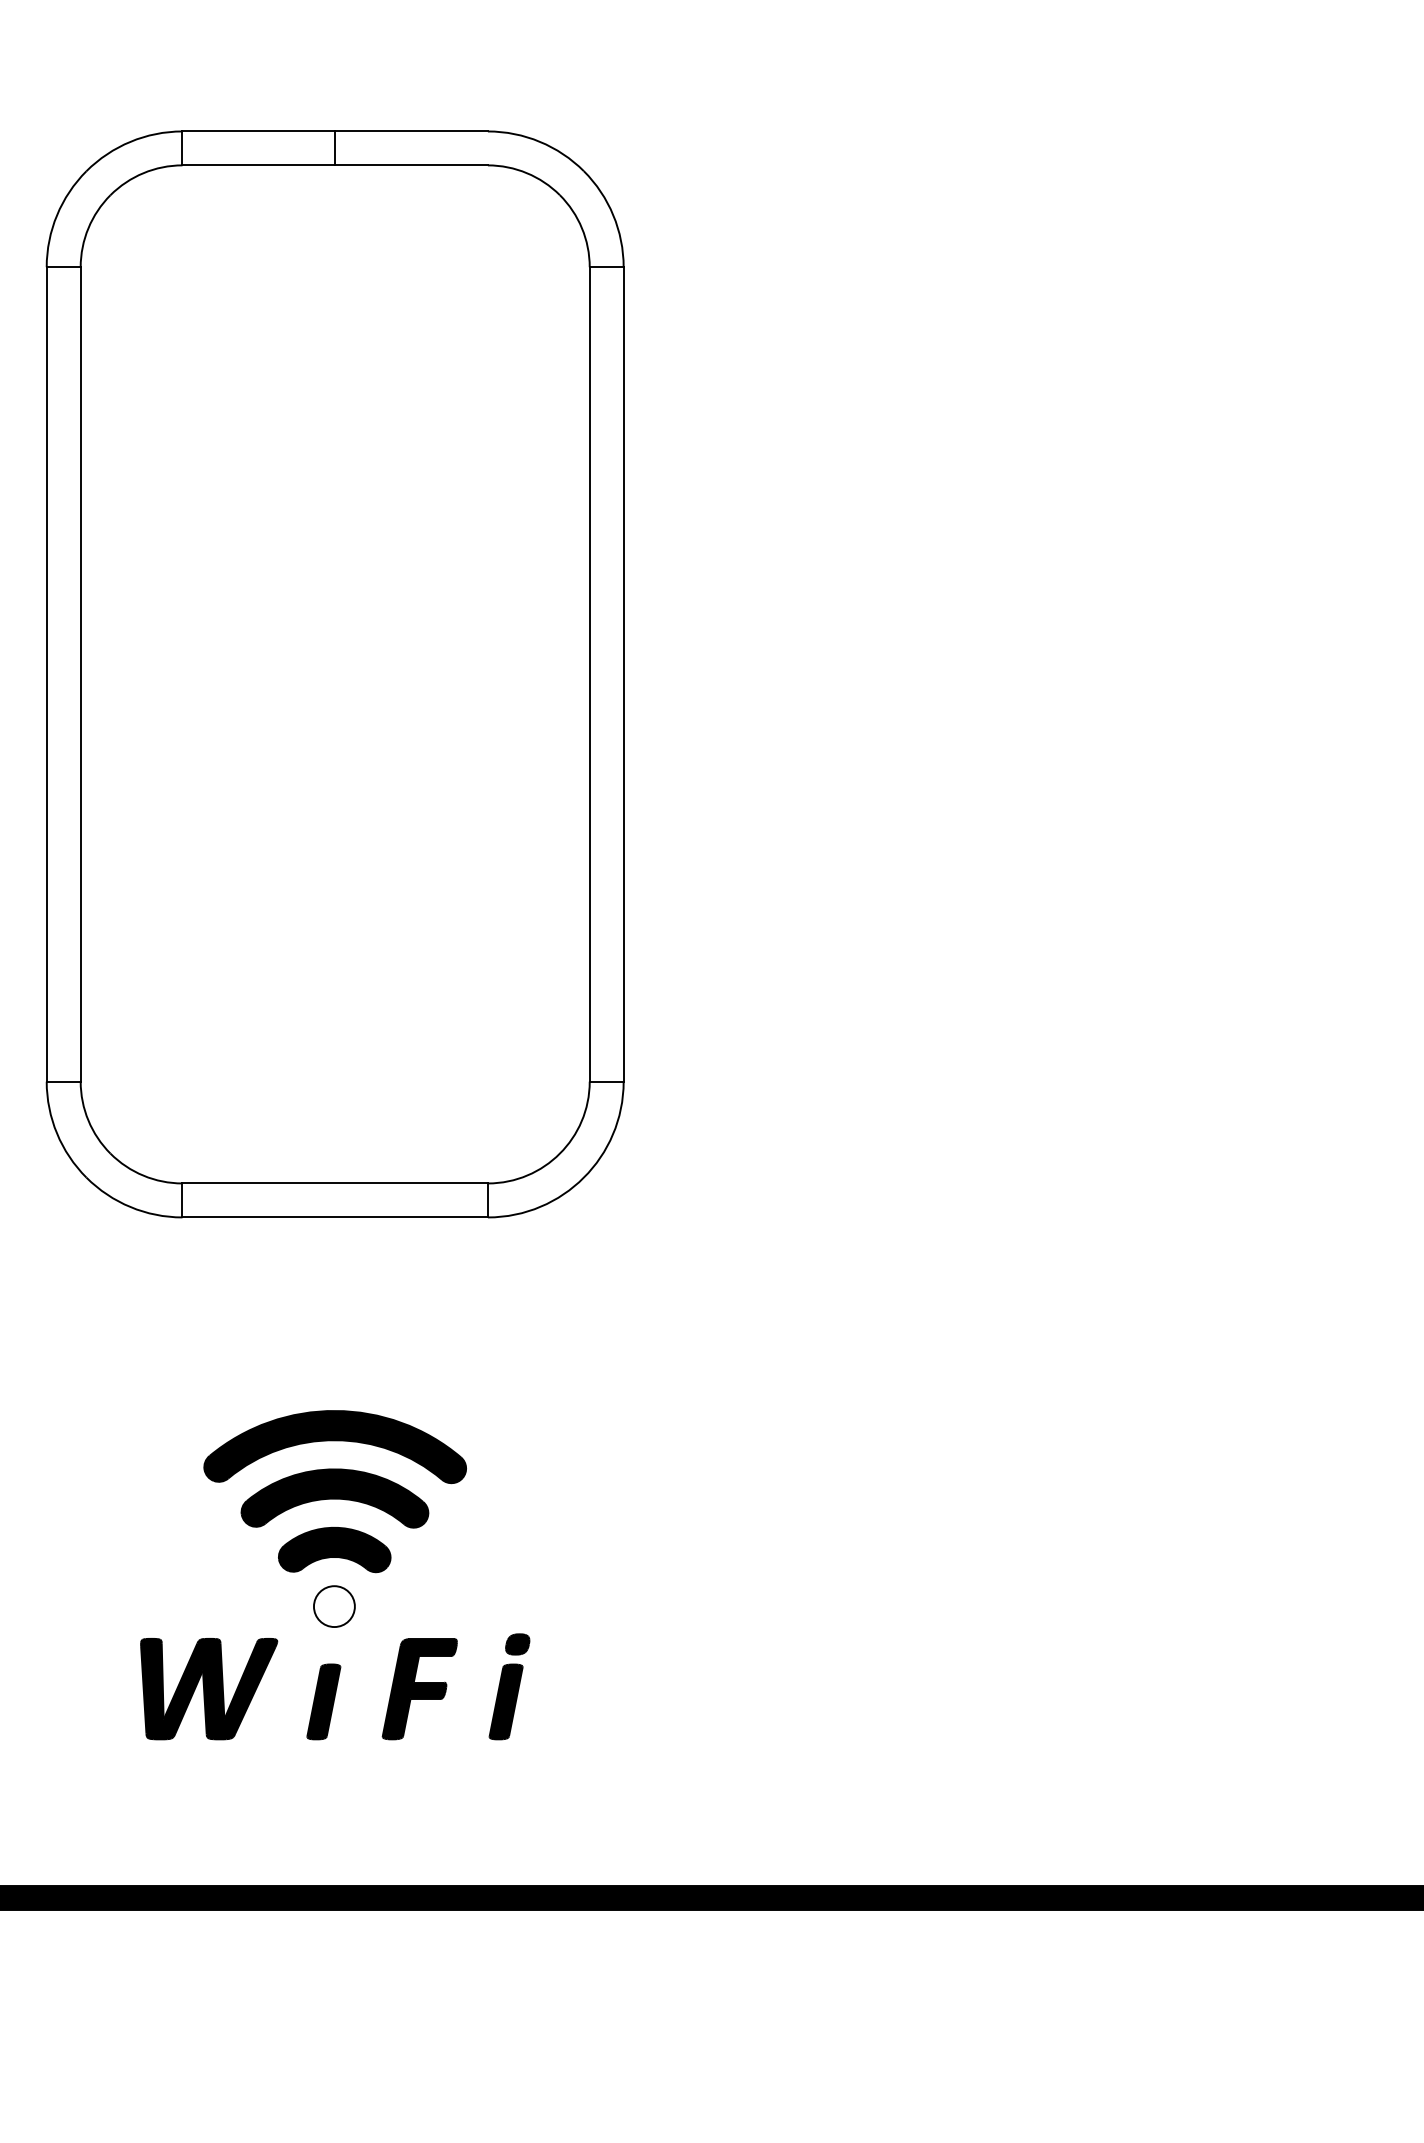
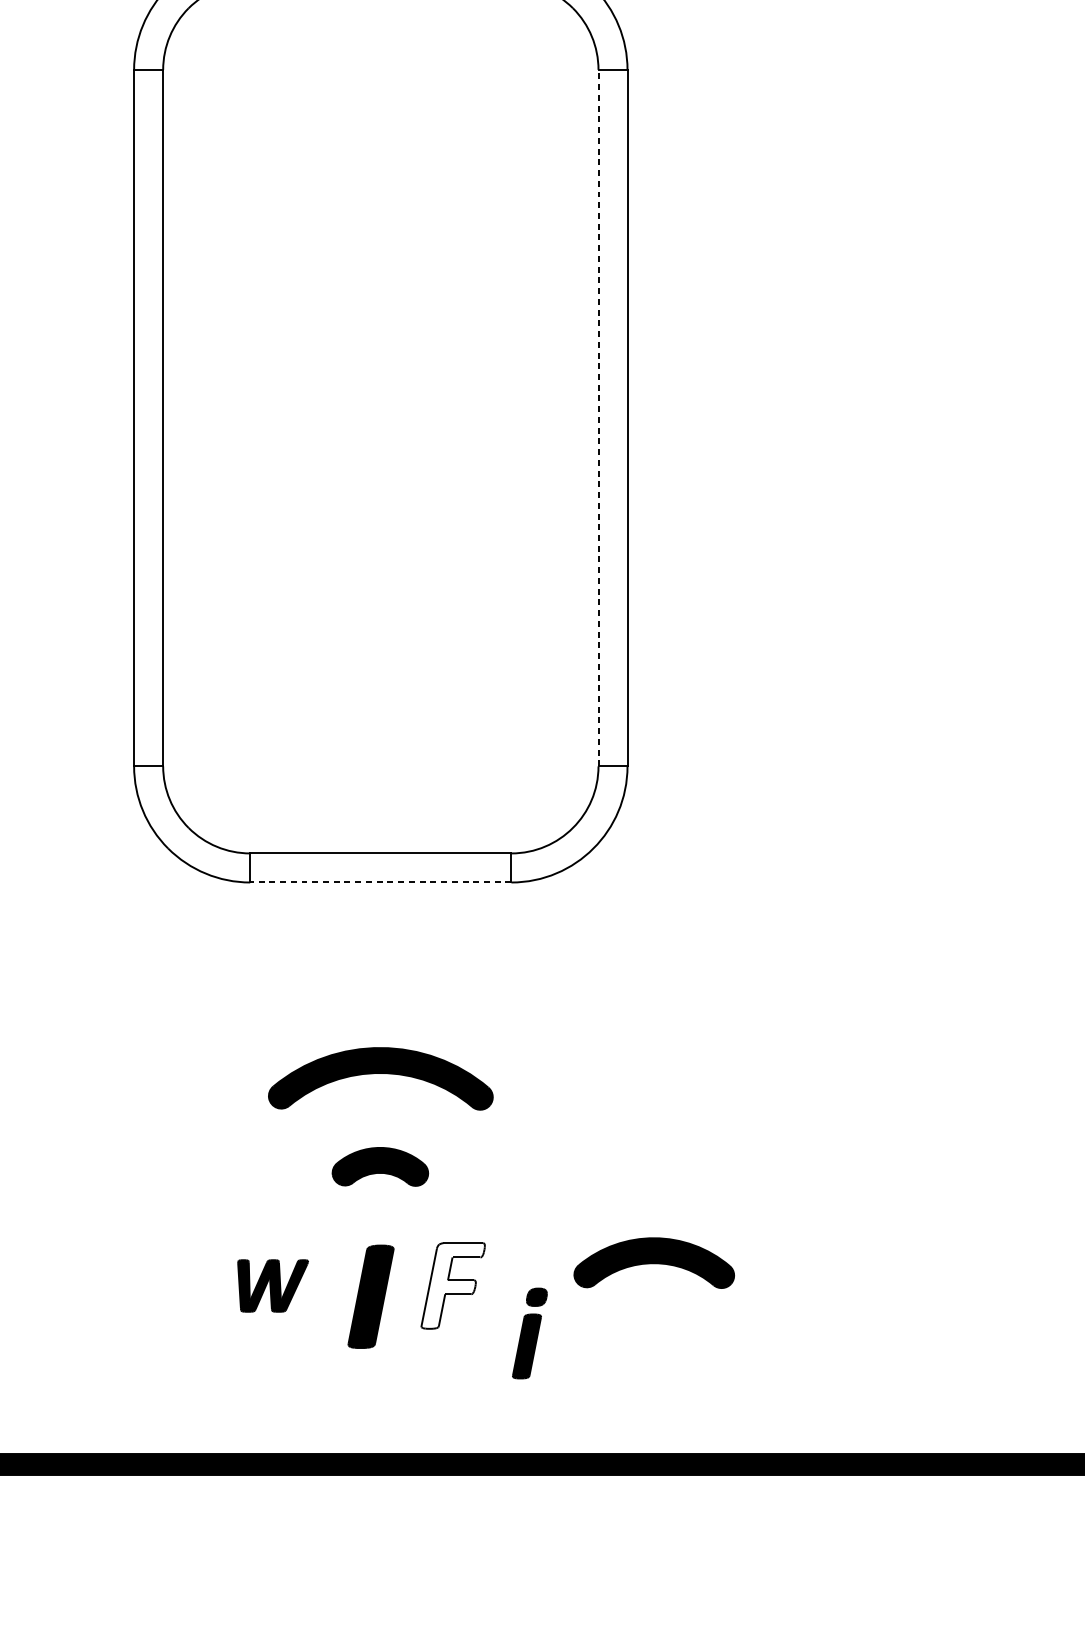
line: (589, 673) -> (598, 417), solid -> dashed
line: (335, 1217) -> (381, 882), solid -> dashed
part: (334, 1498) -> (653, 1263), moved
part: (334, 1606) -> (380, 1215), removed
part: (509, 1686) -> (529, 1333), moved
part: (209, 1689) -> (273, 1286), size x0.6
fill: (419, 1689) -> (452, 1286), removed
part: (323, 1701) -> (370, 1296), size x1.6

